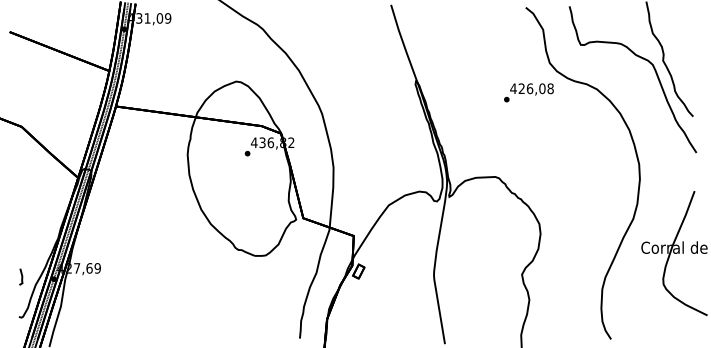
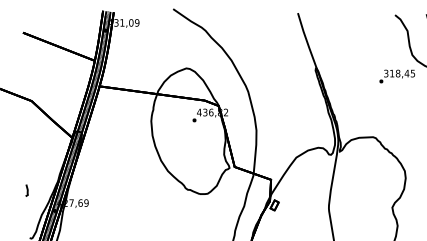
text: (531, 88) -> (399, 73), 426,08 -> 318,45
line: (21, 276) -> (27, 190), moved

